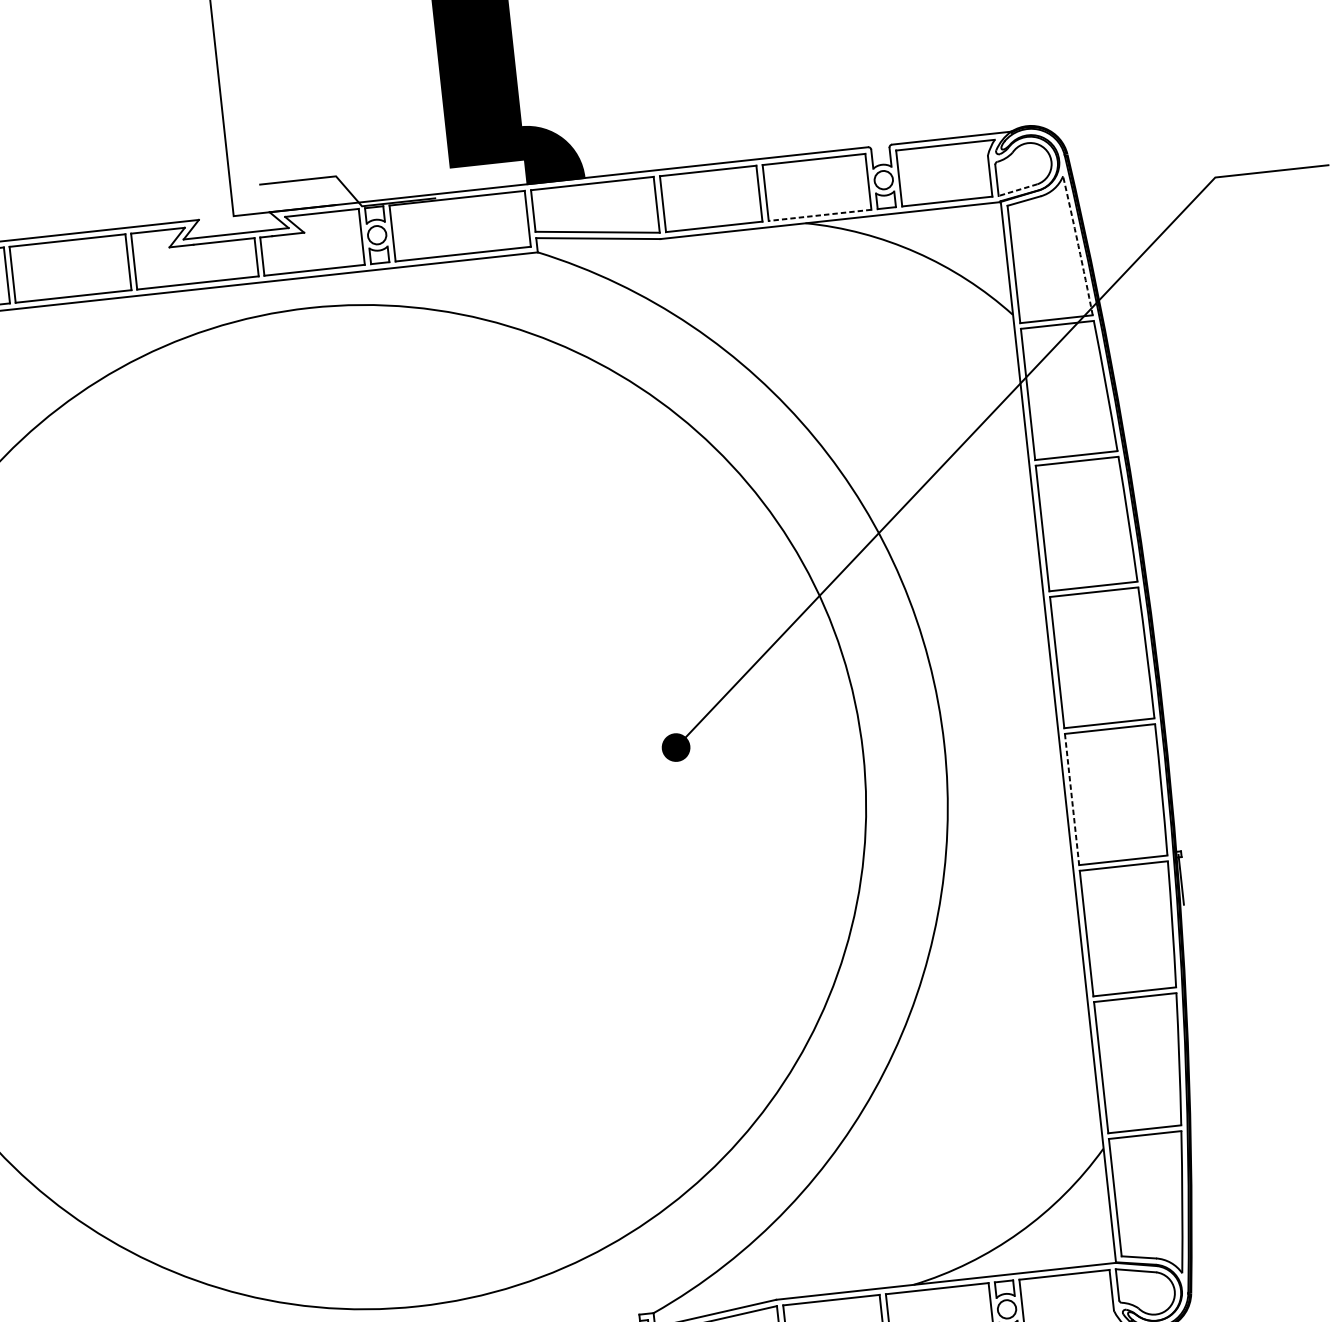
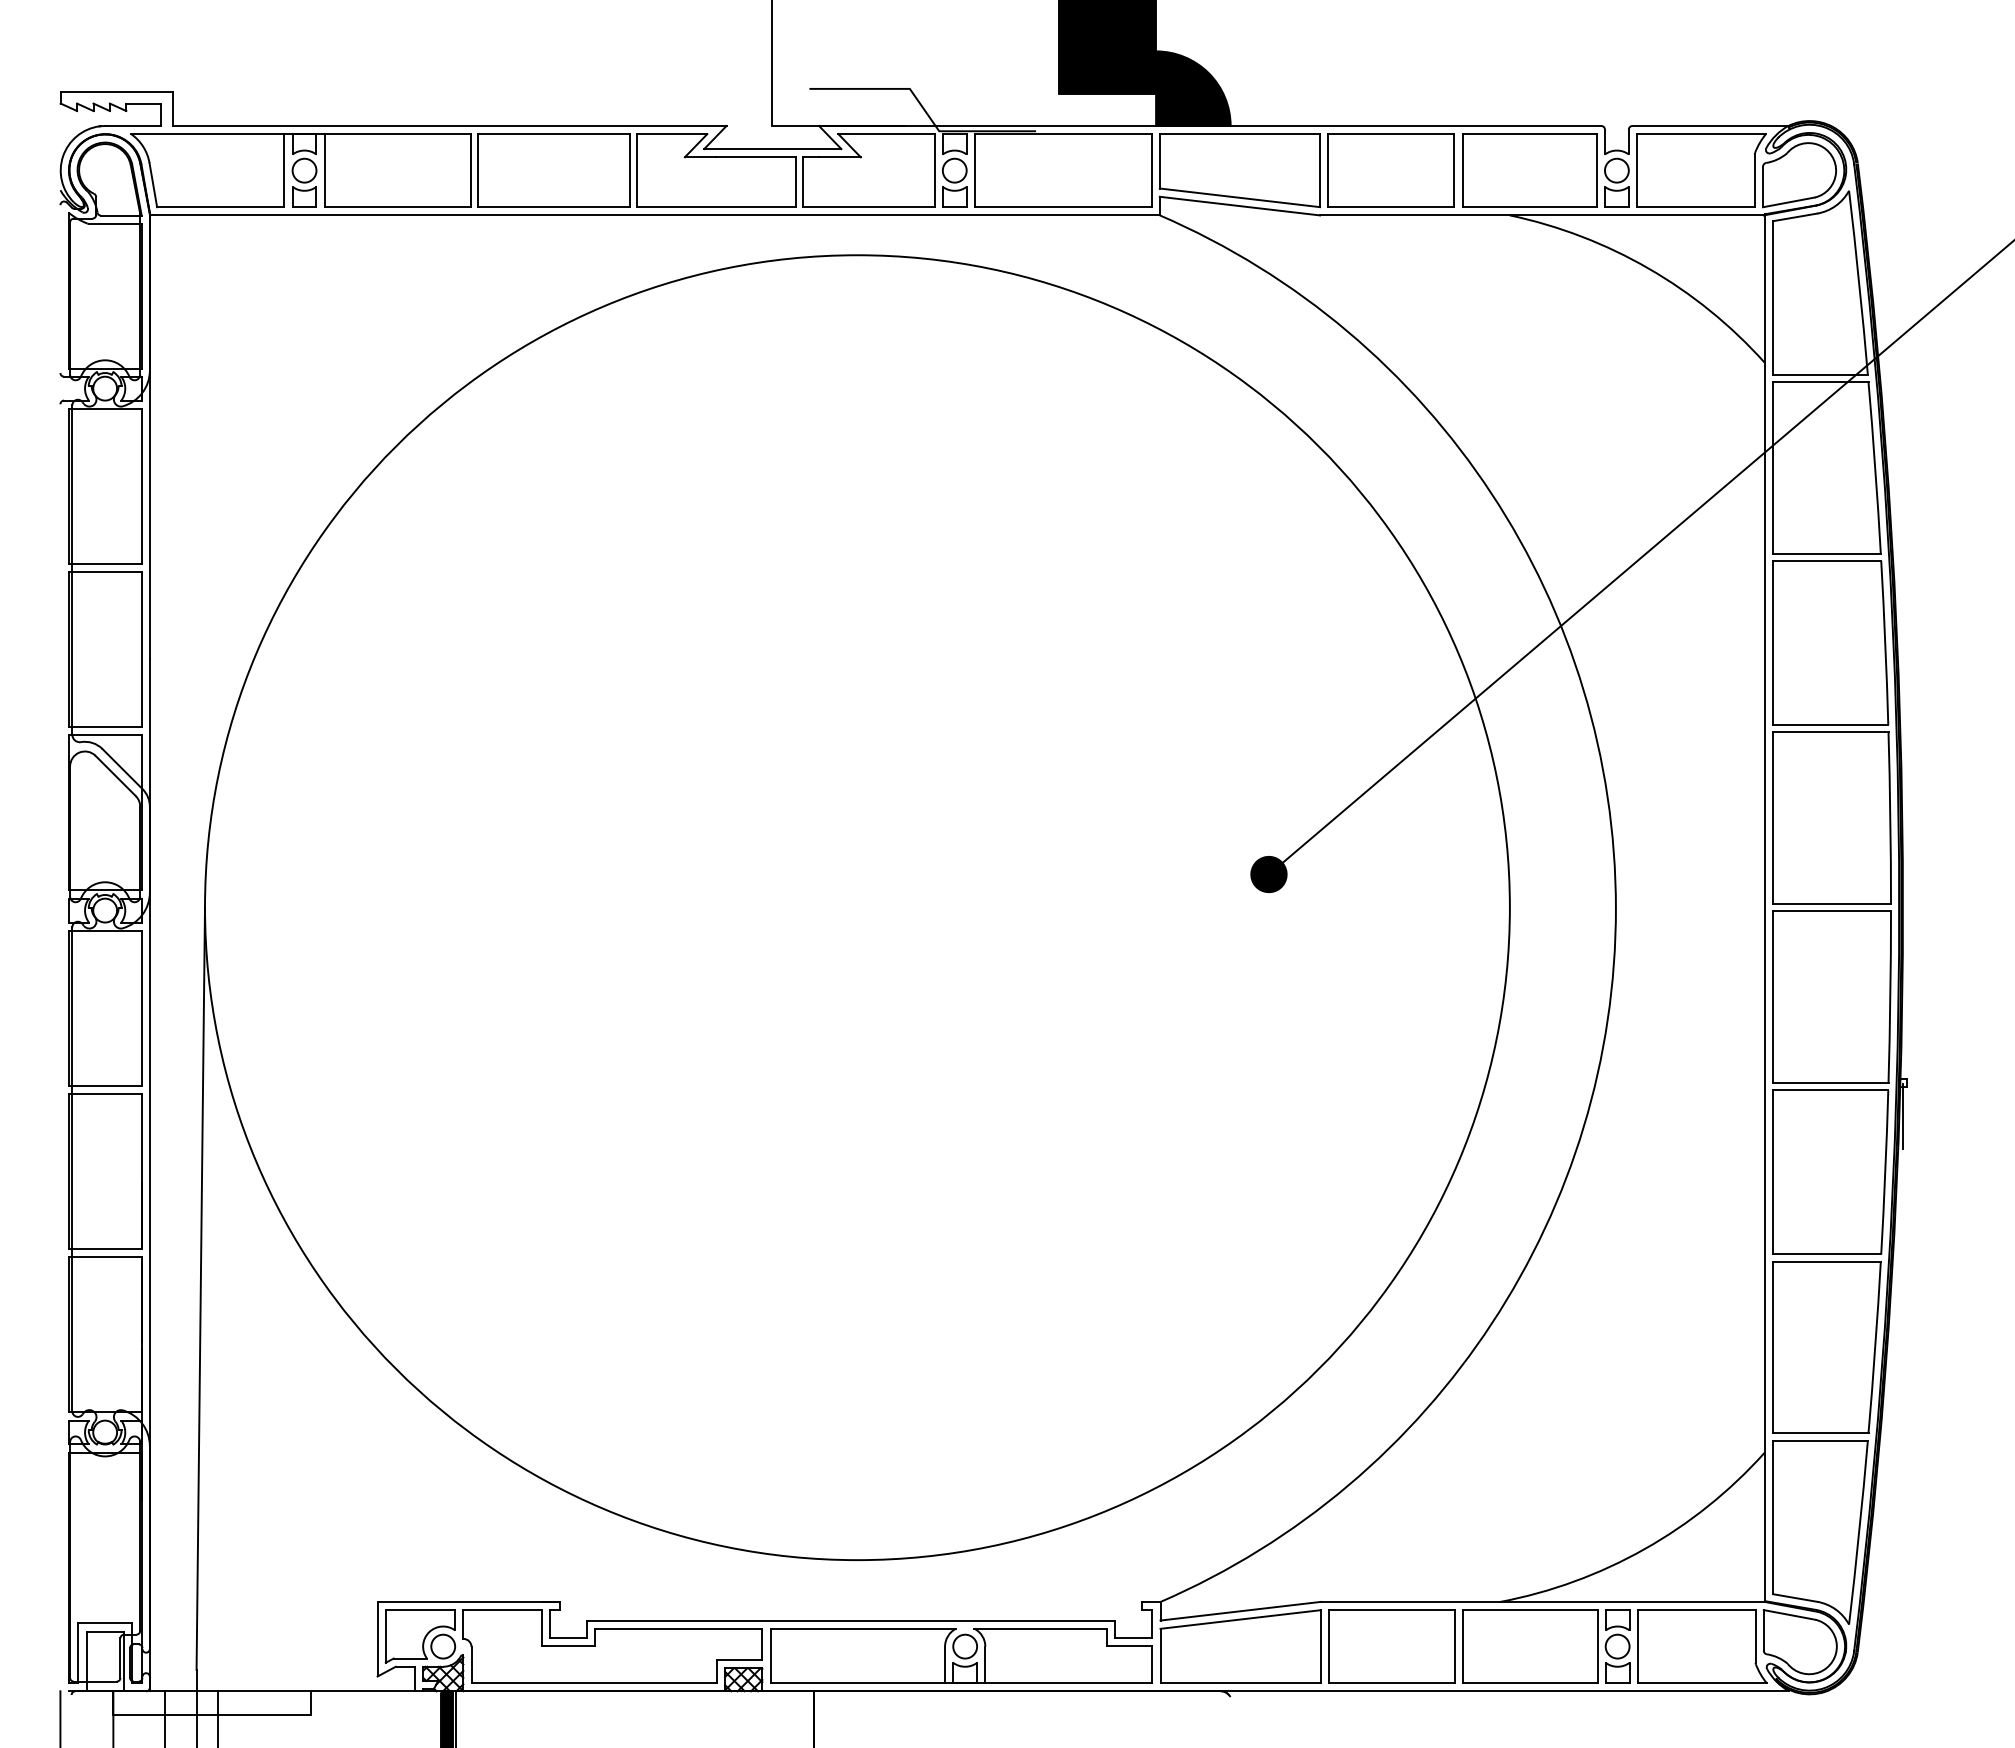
line: (1017, 190) -> (1788, 202), dashed -> solid
line: (819, 215) -> (1529, 207), dashed -> solid
arc: (1078, 245) -> (1859, 282), dashed -> solid
line: (1072, 799) -> (1773, 997), dashed -> solid

